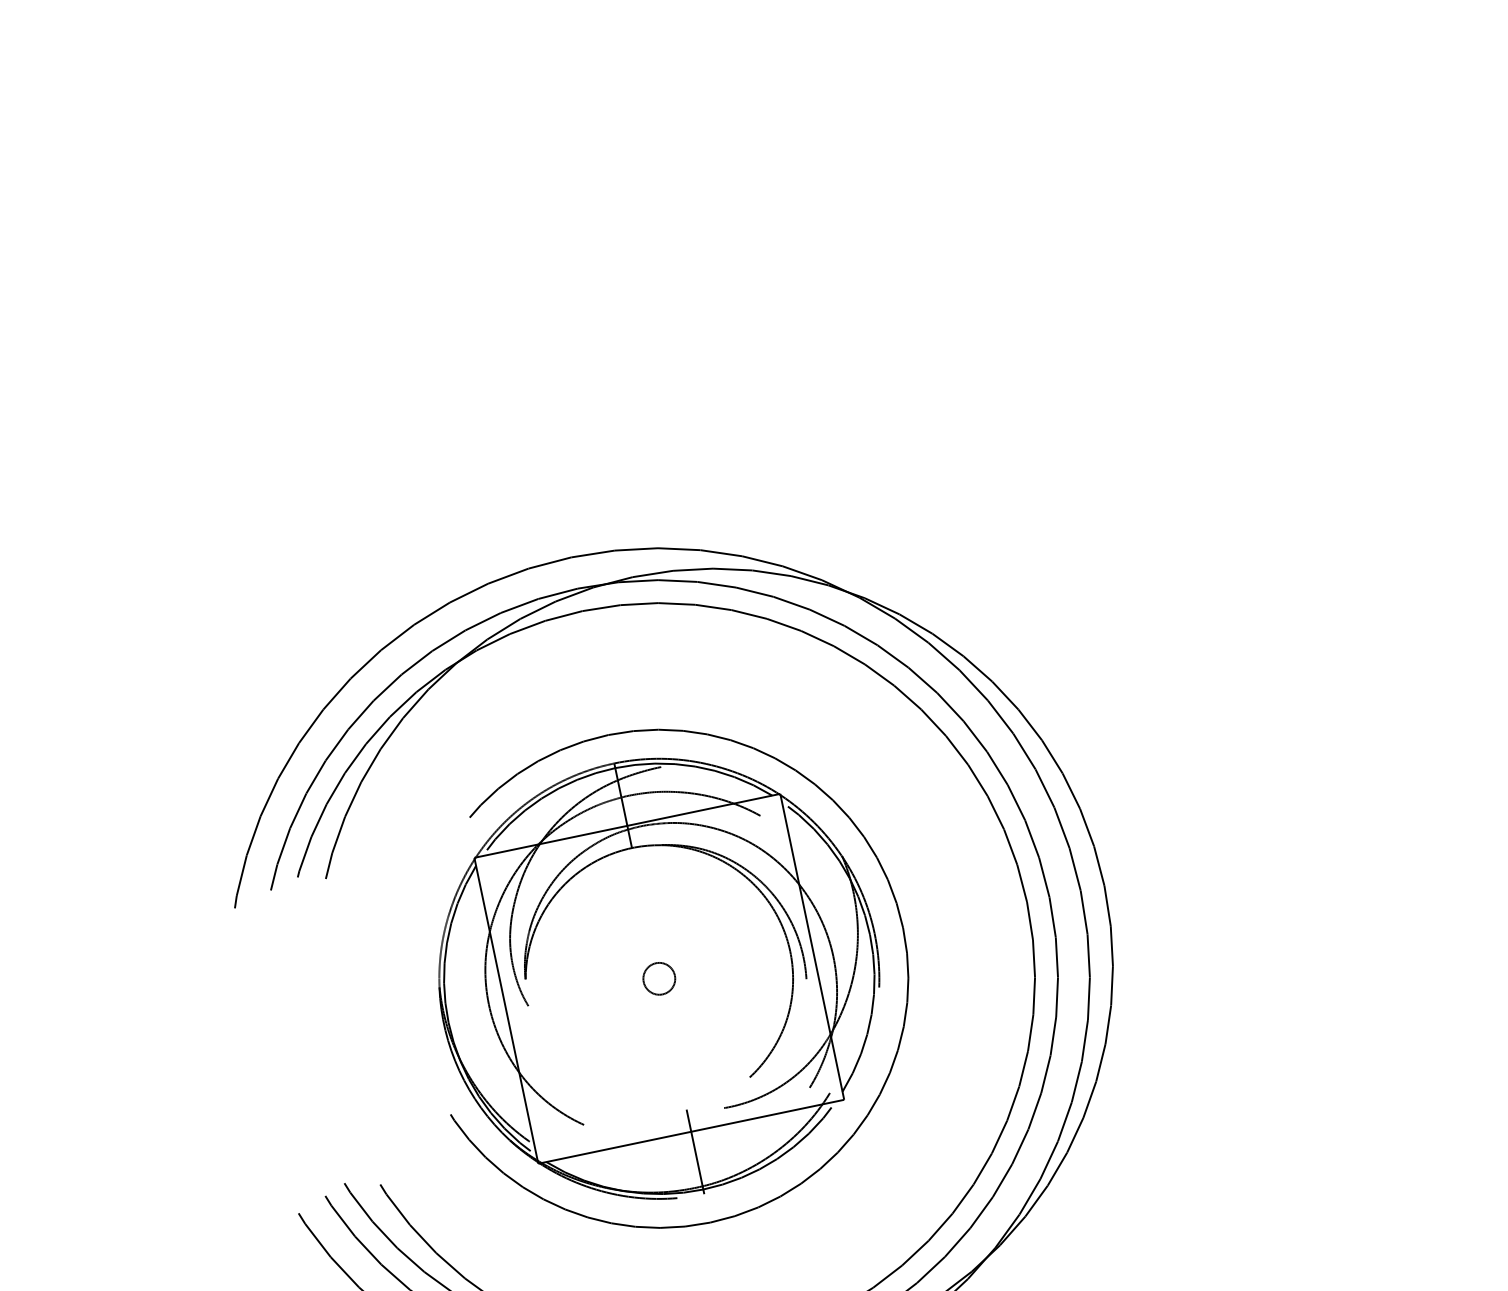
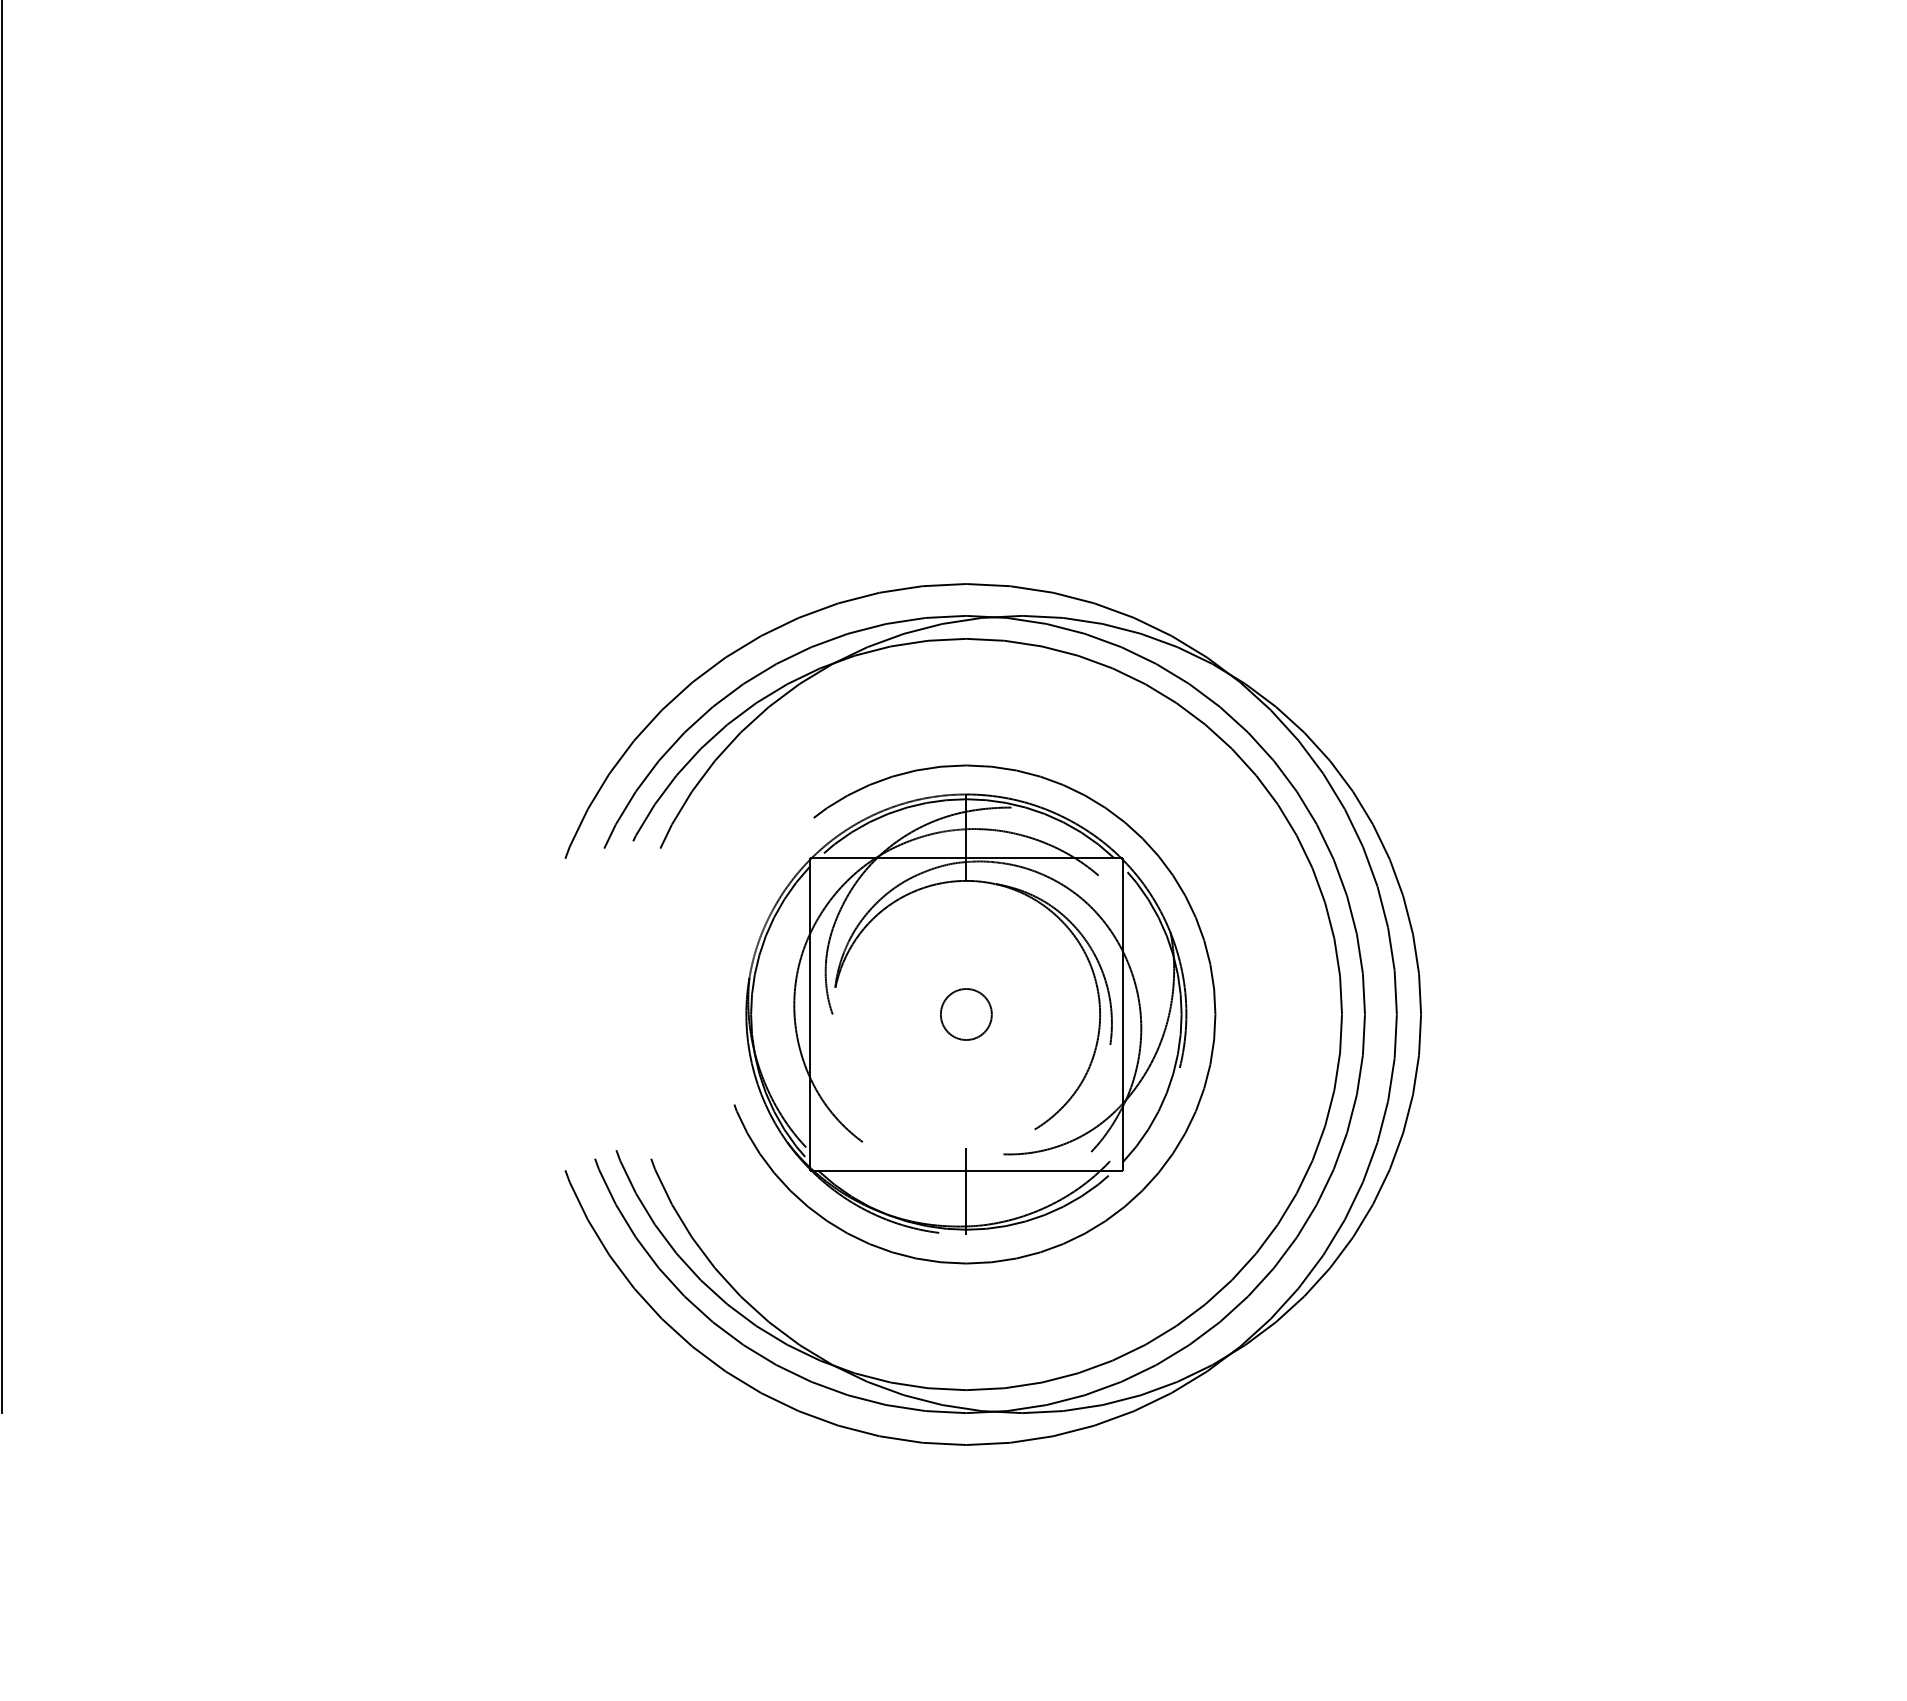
circle: (659, 978) -> (966, 1014), size x1.6

